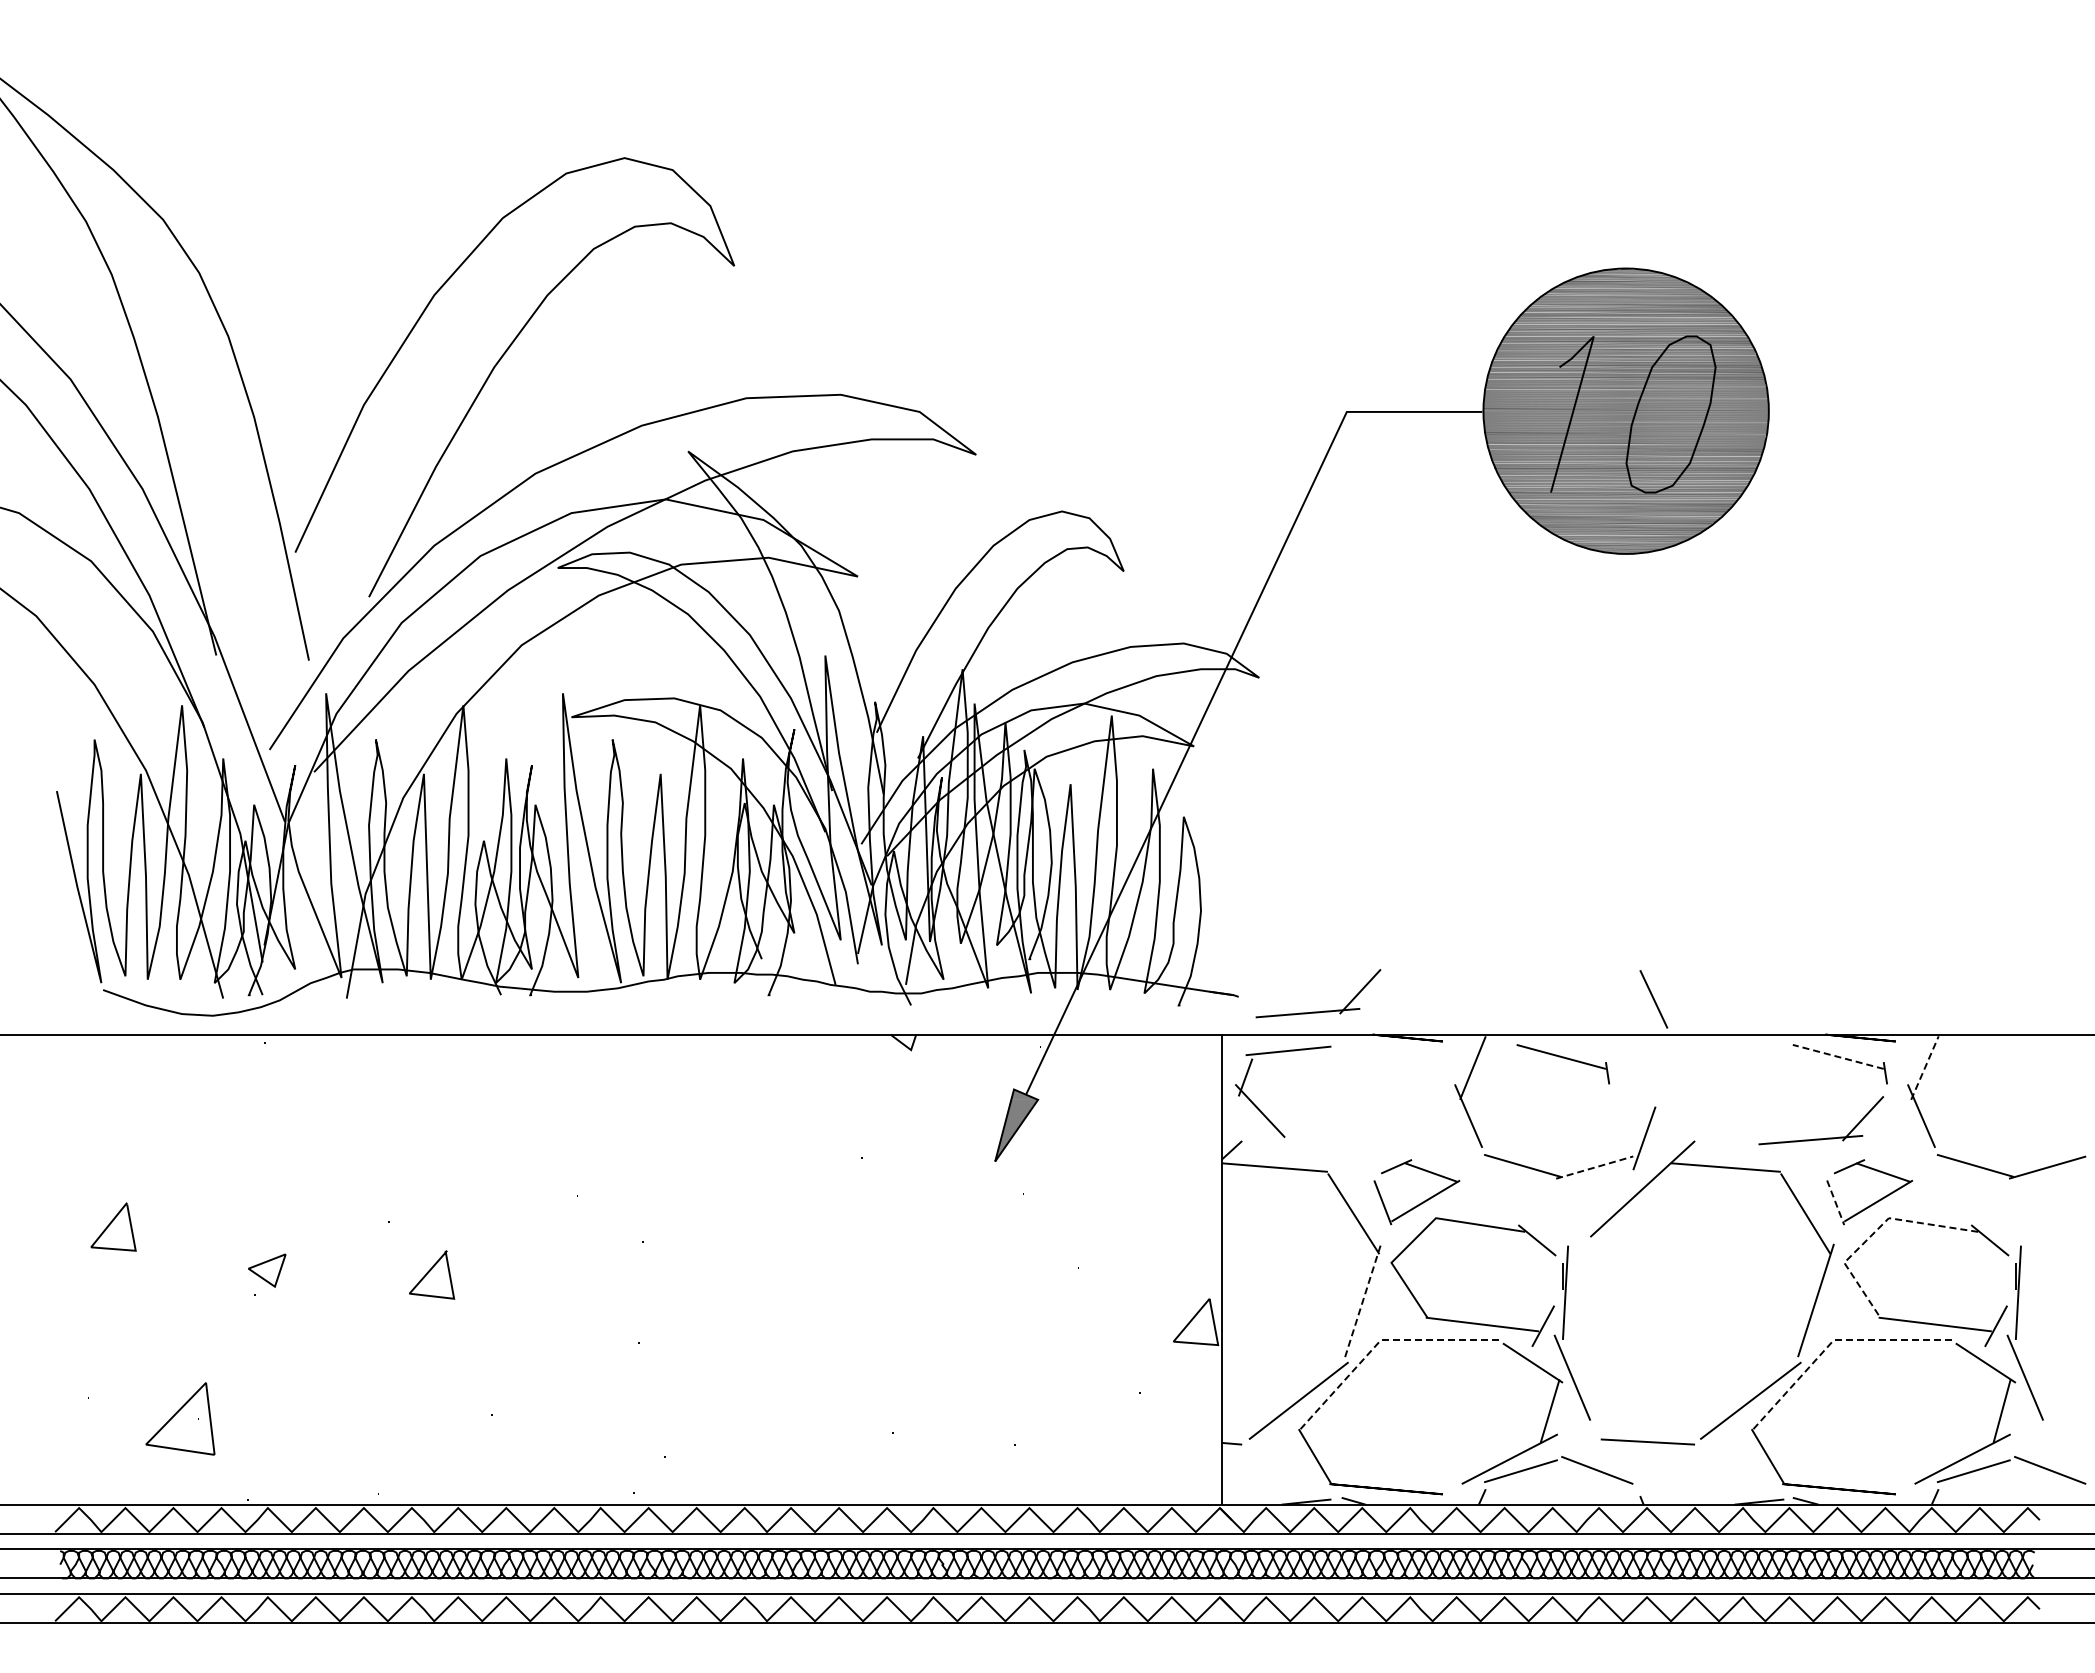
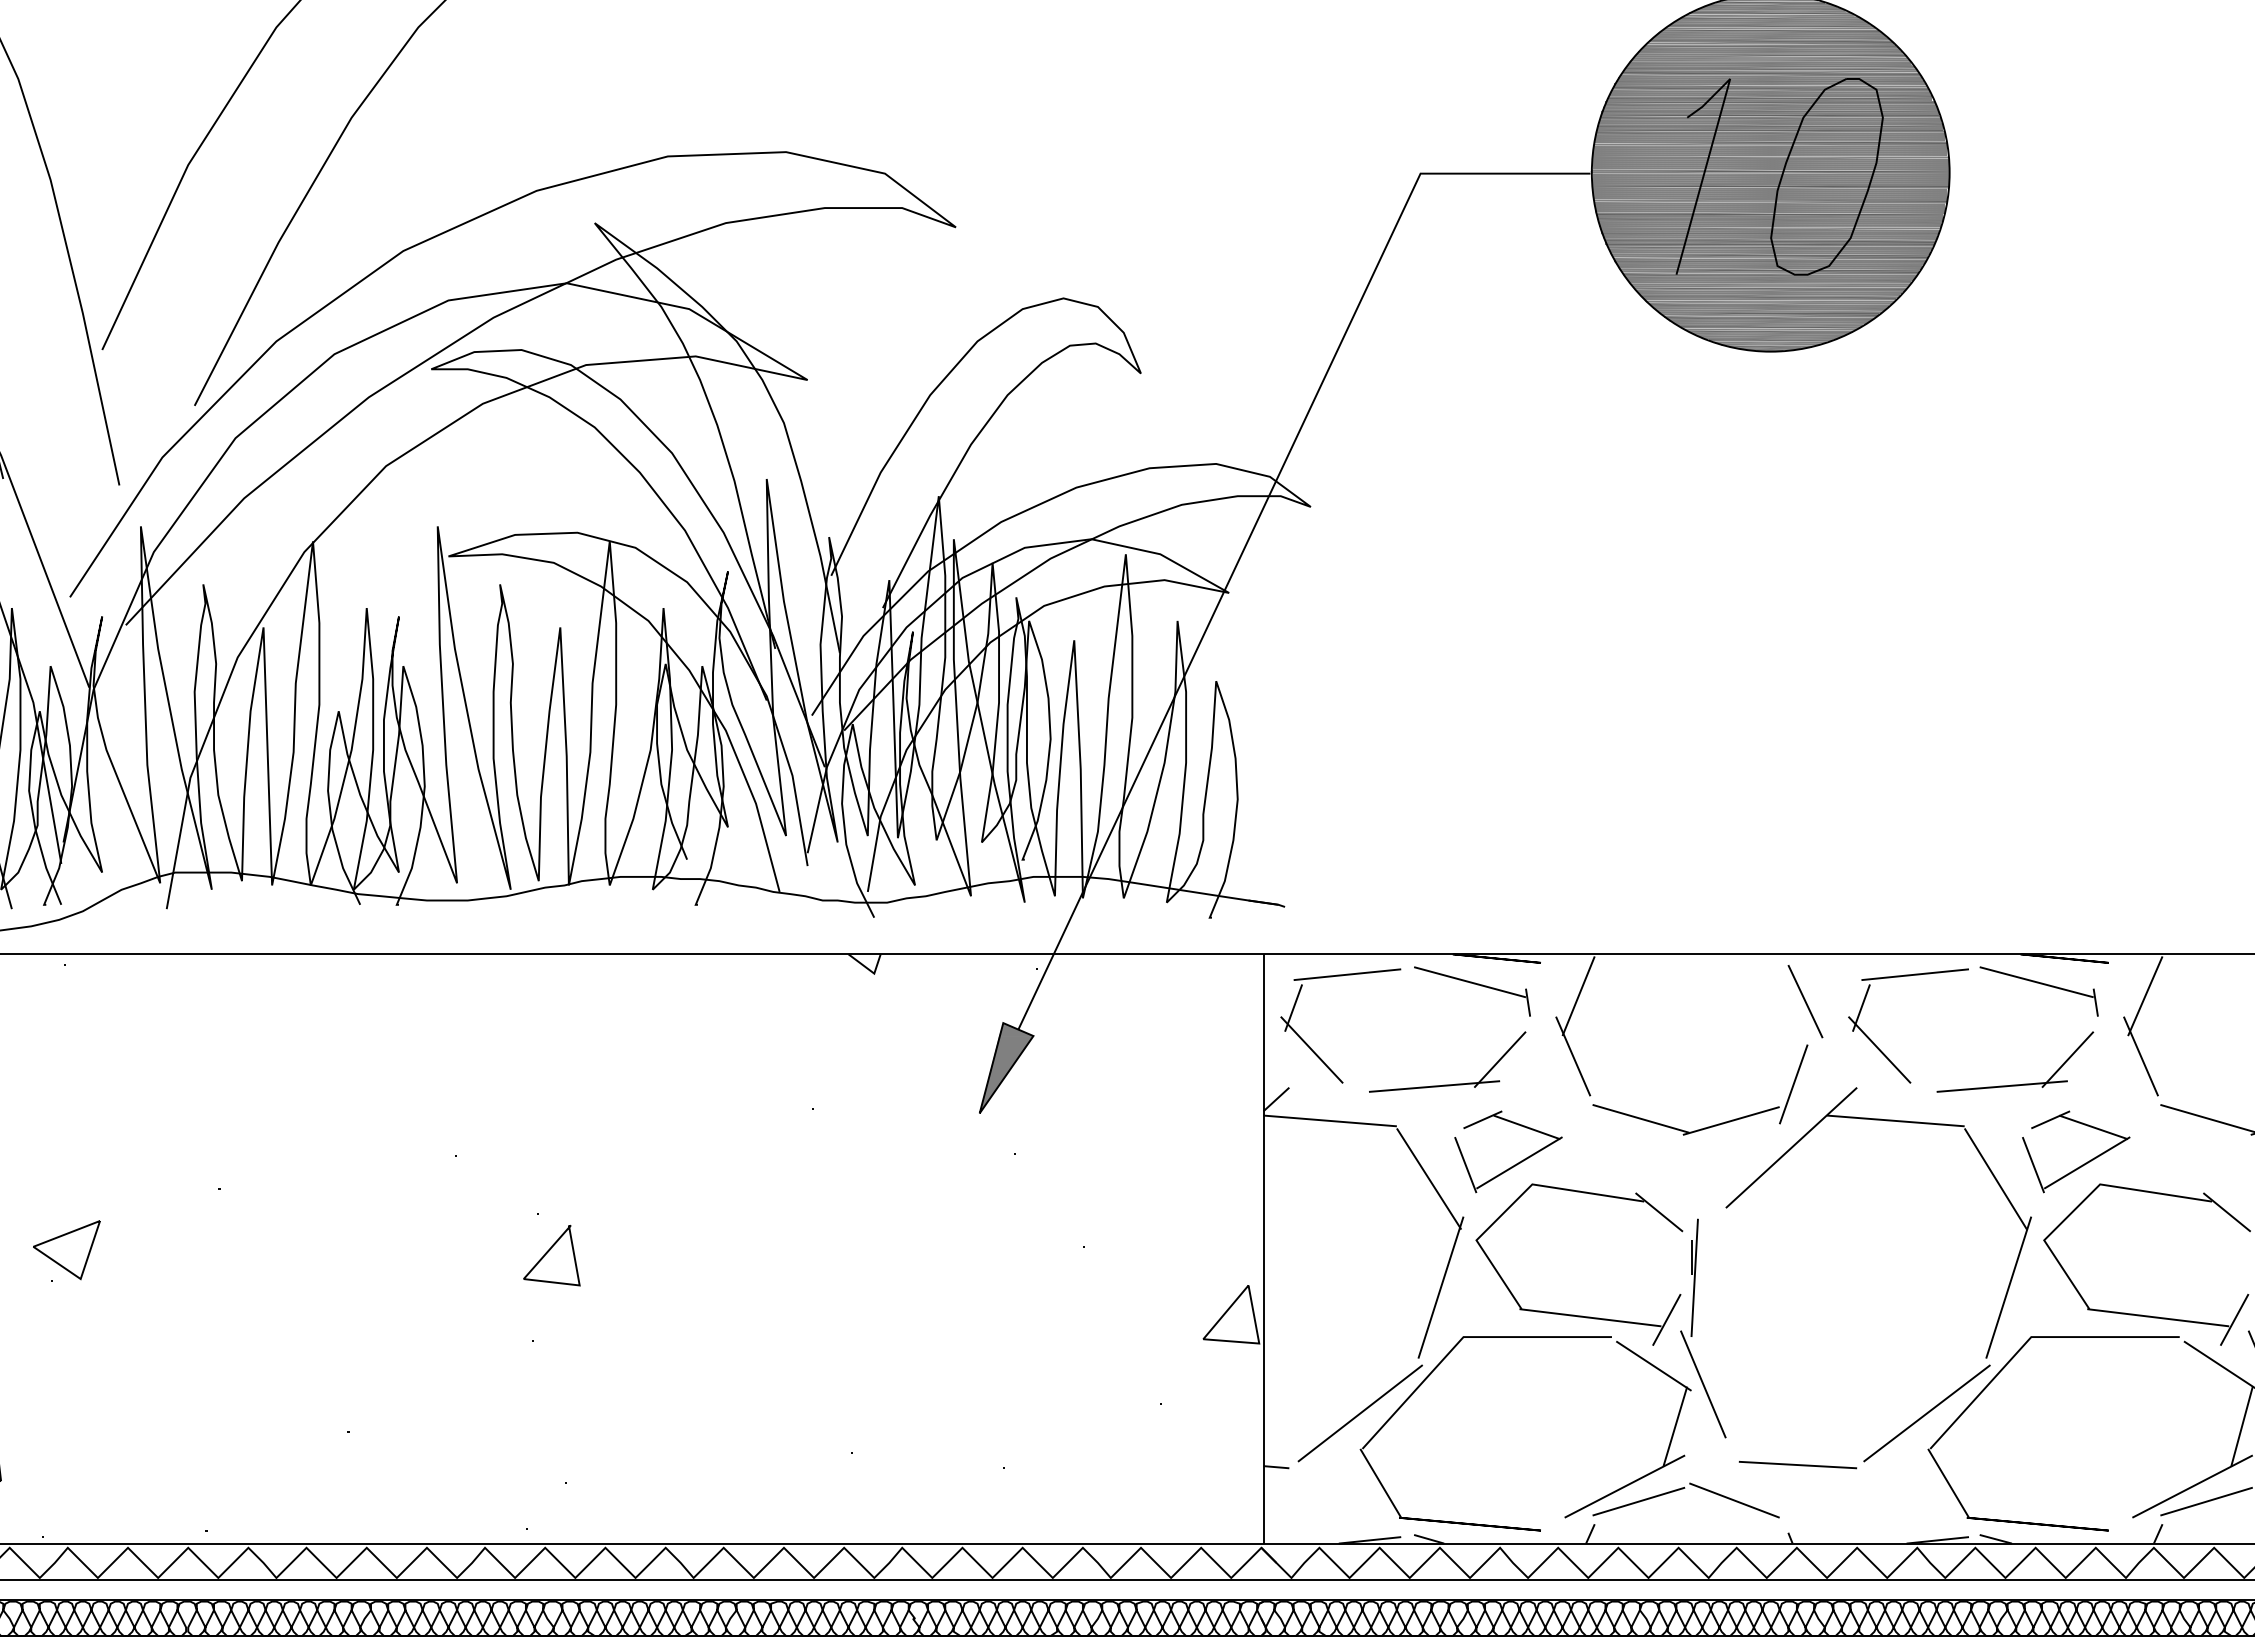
line: (1653, 999) -> (1805, 1001), moved
part: (1318, 1011) -> (1447, 1084), moved
line: (1837, 1056) -> (2035, 981), dashed -> solid
part: (1563, 1064) -> (1472, 991), moved
line: (1924, 1068) -> (2144, 996), dashed -> solid
part: (1713, 1109) -> (1880, 1048), added
line: (1595, 1167) -> (1732, 1120), dashed -> solid
line: (1835, 1202) -> (2033, 1164), dashed -> solid
line: (1874, 1232) -> (2082, 1202), dashed -> solid
part: (267, 1270) -> (67, 1249), size x1.43
line: (430, 1271) -> (550, 1251), moved
line: (1363, 1300) -> (1441, 1287), dashed -> solid
line: (1381, 1339) -> (1464, 1336), dashed -> solid
line: (1834, 1339) -> (2031, 1336), dashed -> solid

